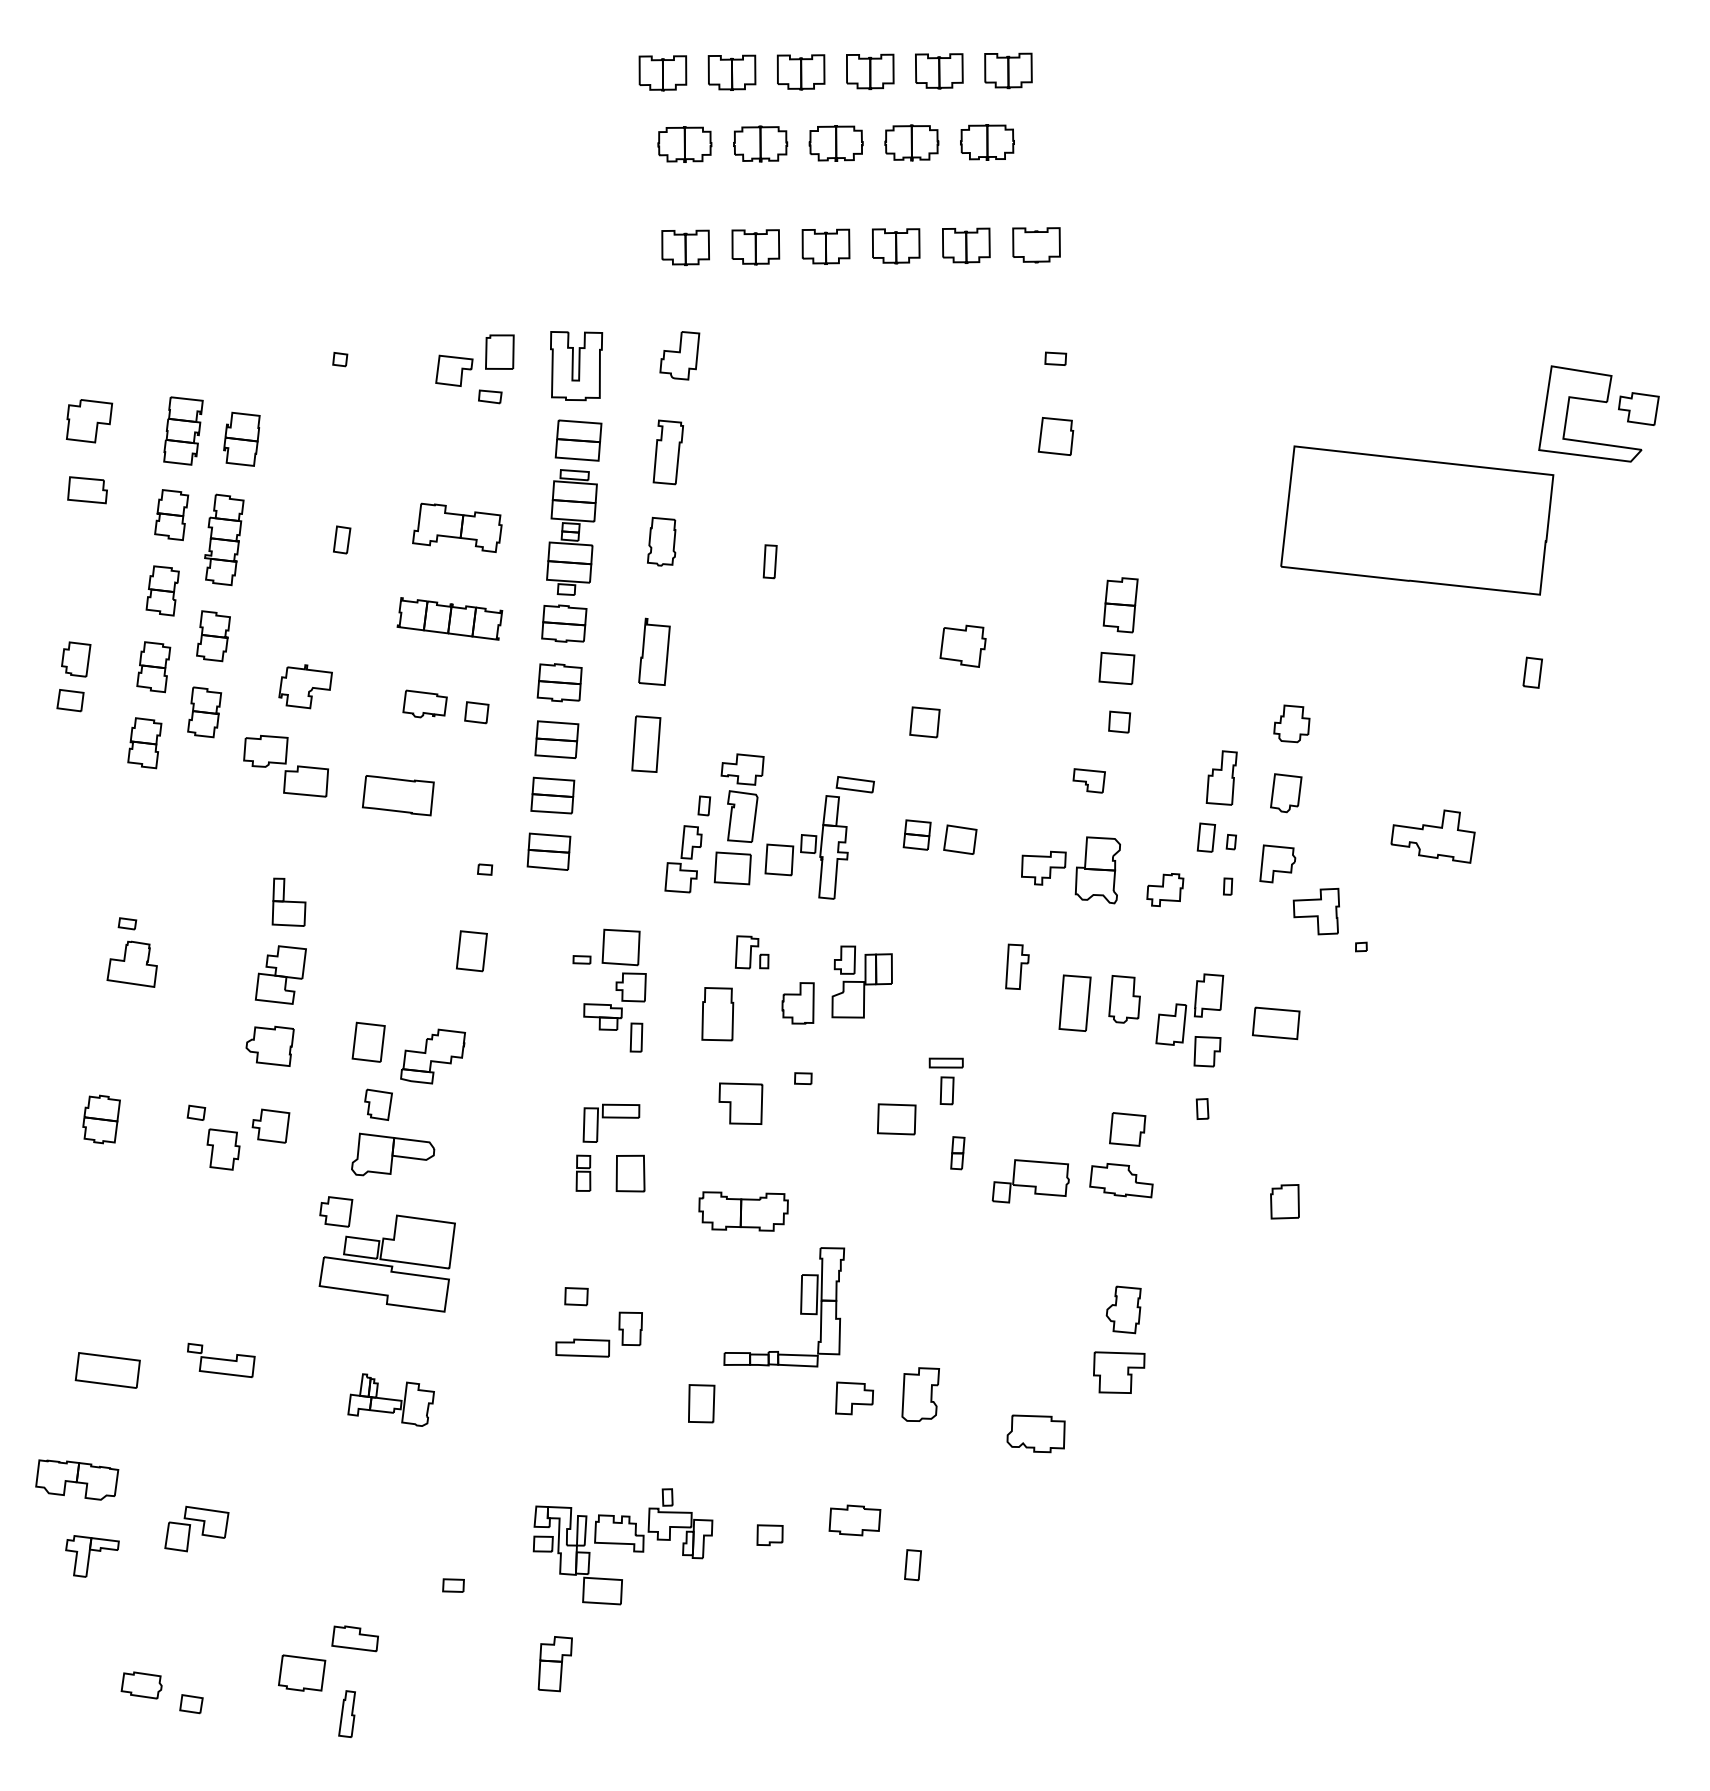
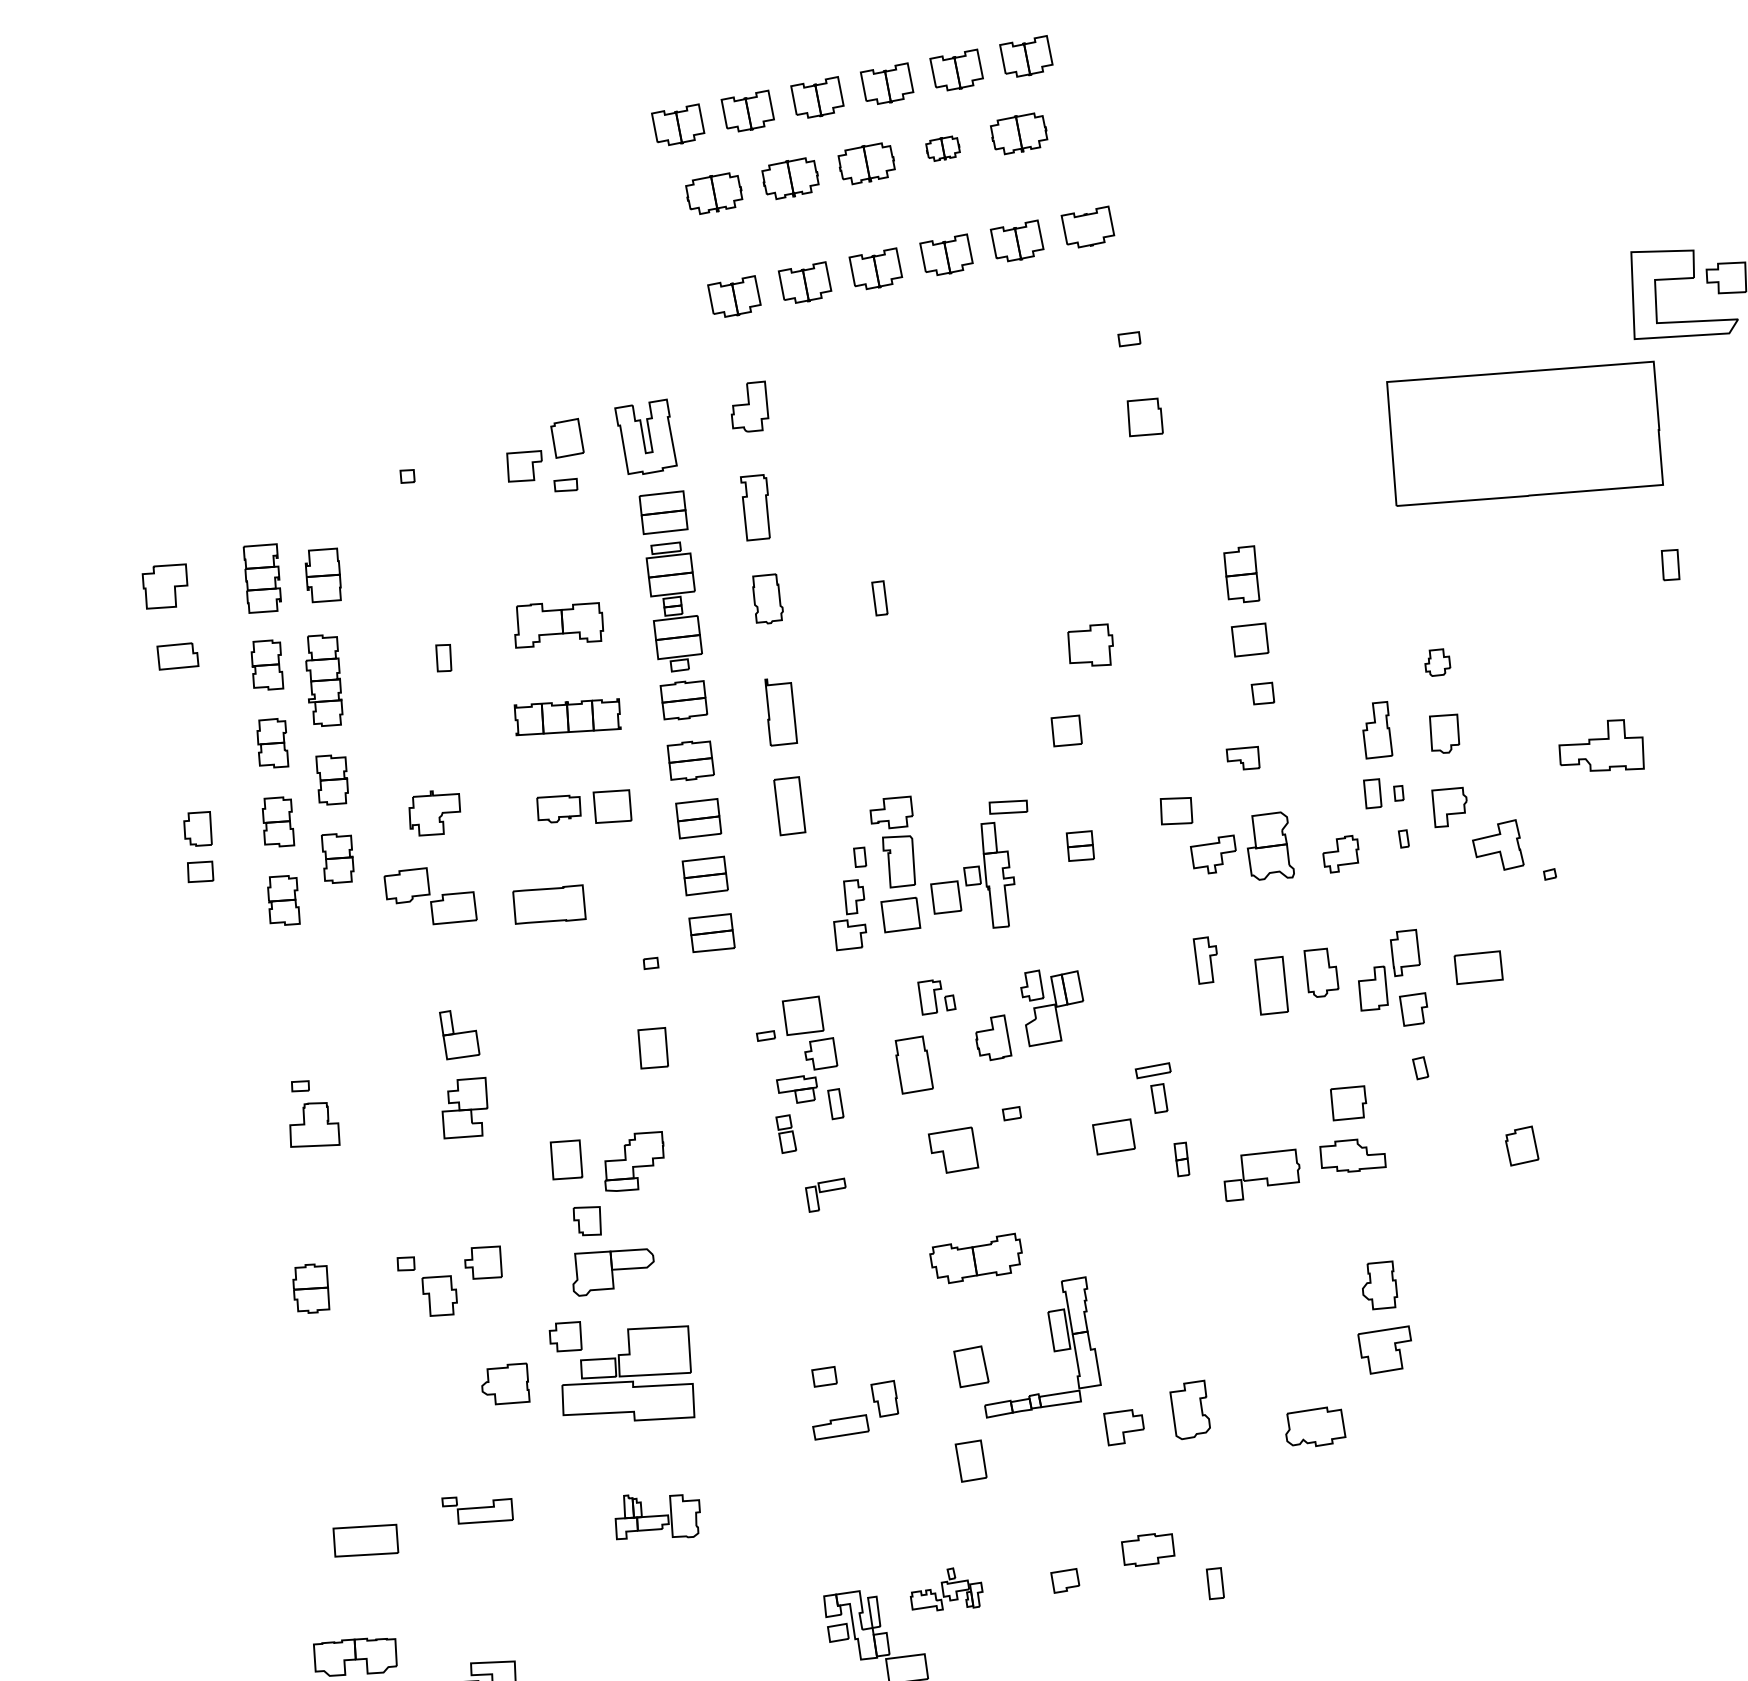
part: (911, 142) -> (942, 148), size x0.6
part: (476, 712) -> (612, 806), size x1.6
part: (1291, 723) -> (1436, 662), size x0.7
part: (960, 839) -> (1176, 810), moved
part: (269, 1045) -> (505, 1384), moved
part: (611, 1122) -> (826, 1194), size x0.7
part: (583, 1172) -> (785, 1133), moved
part: (630, 1173) -> (971, 1366), moved
part: (653, 1523) -> (945, 1591), size x0.6

